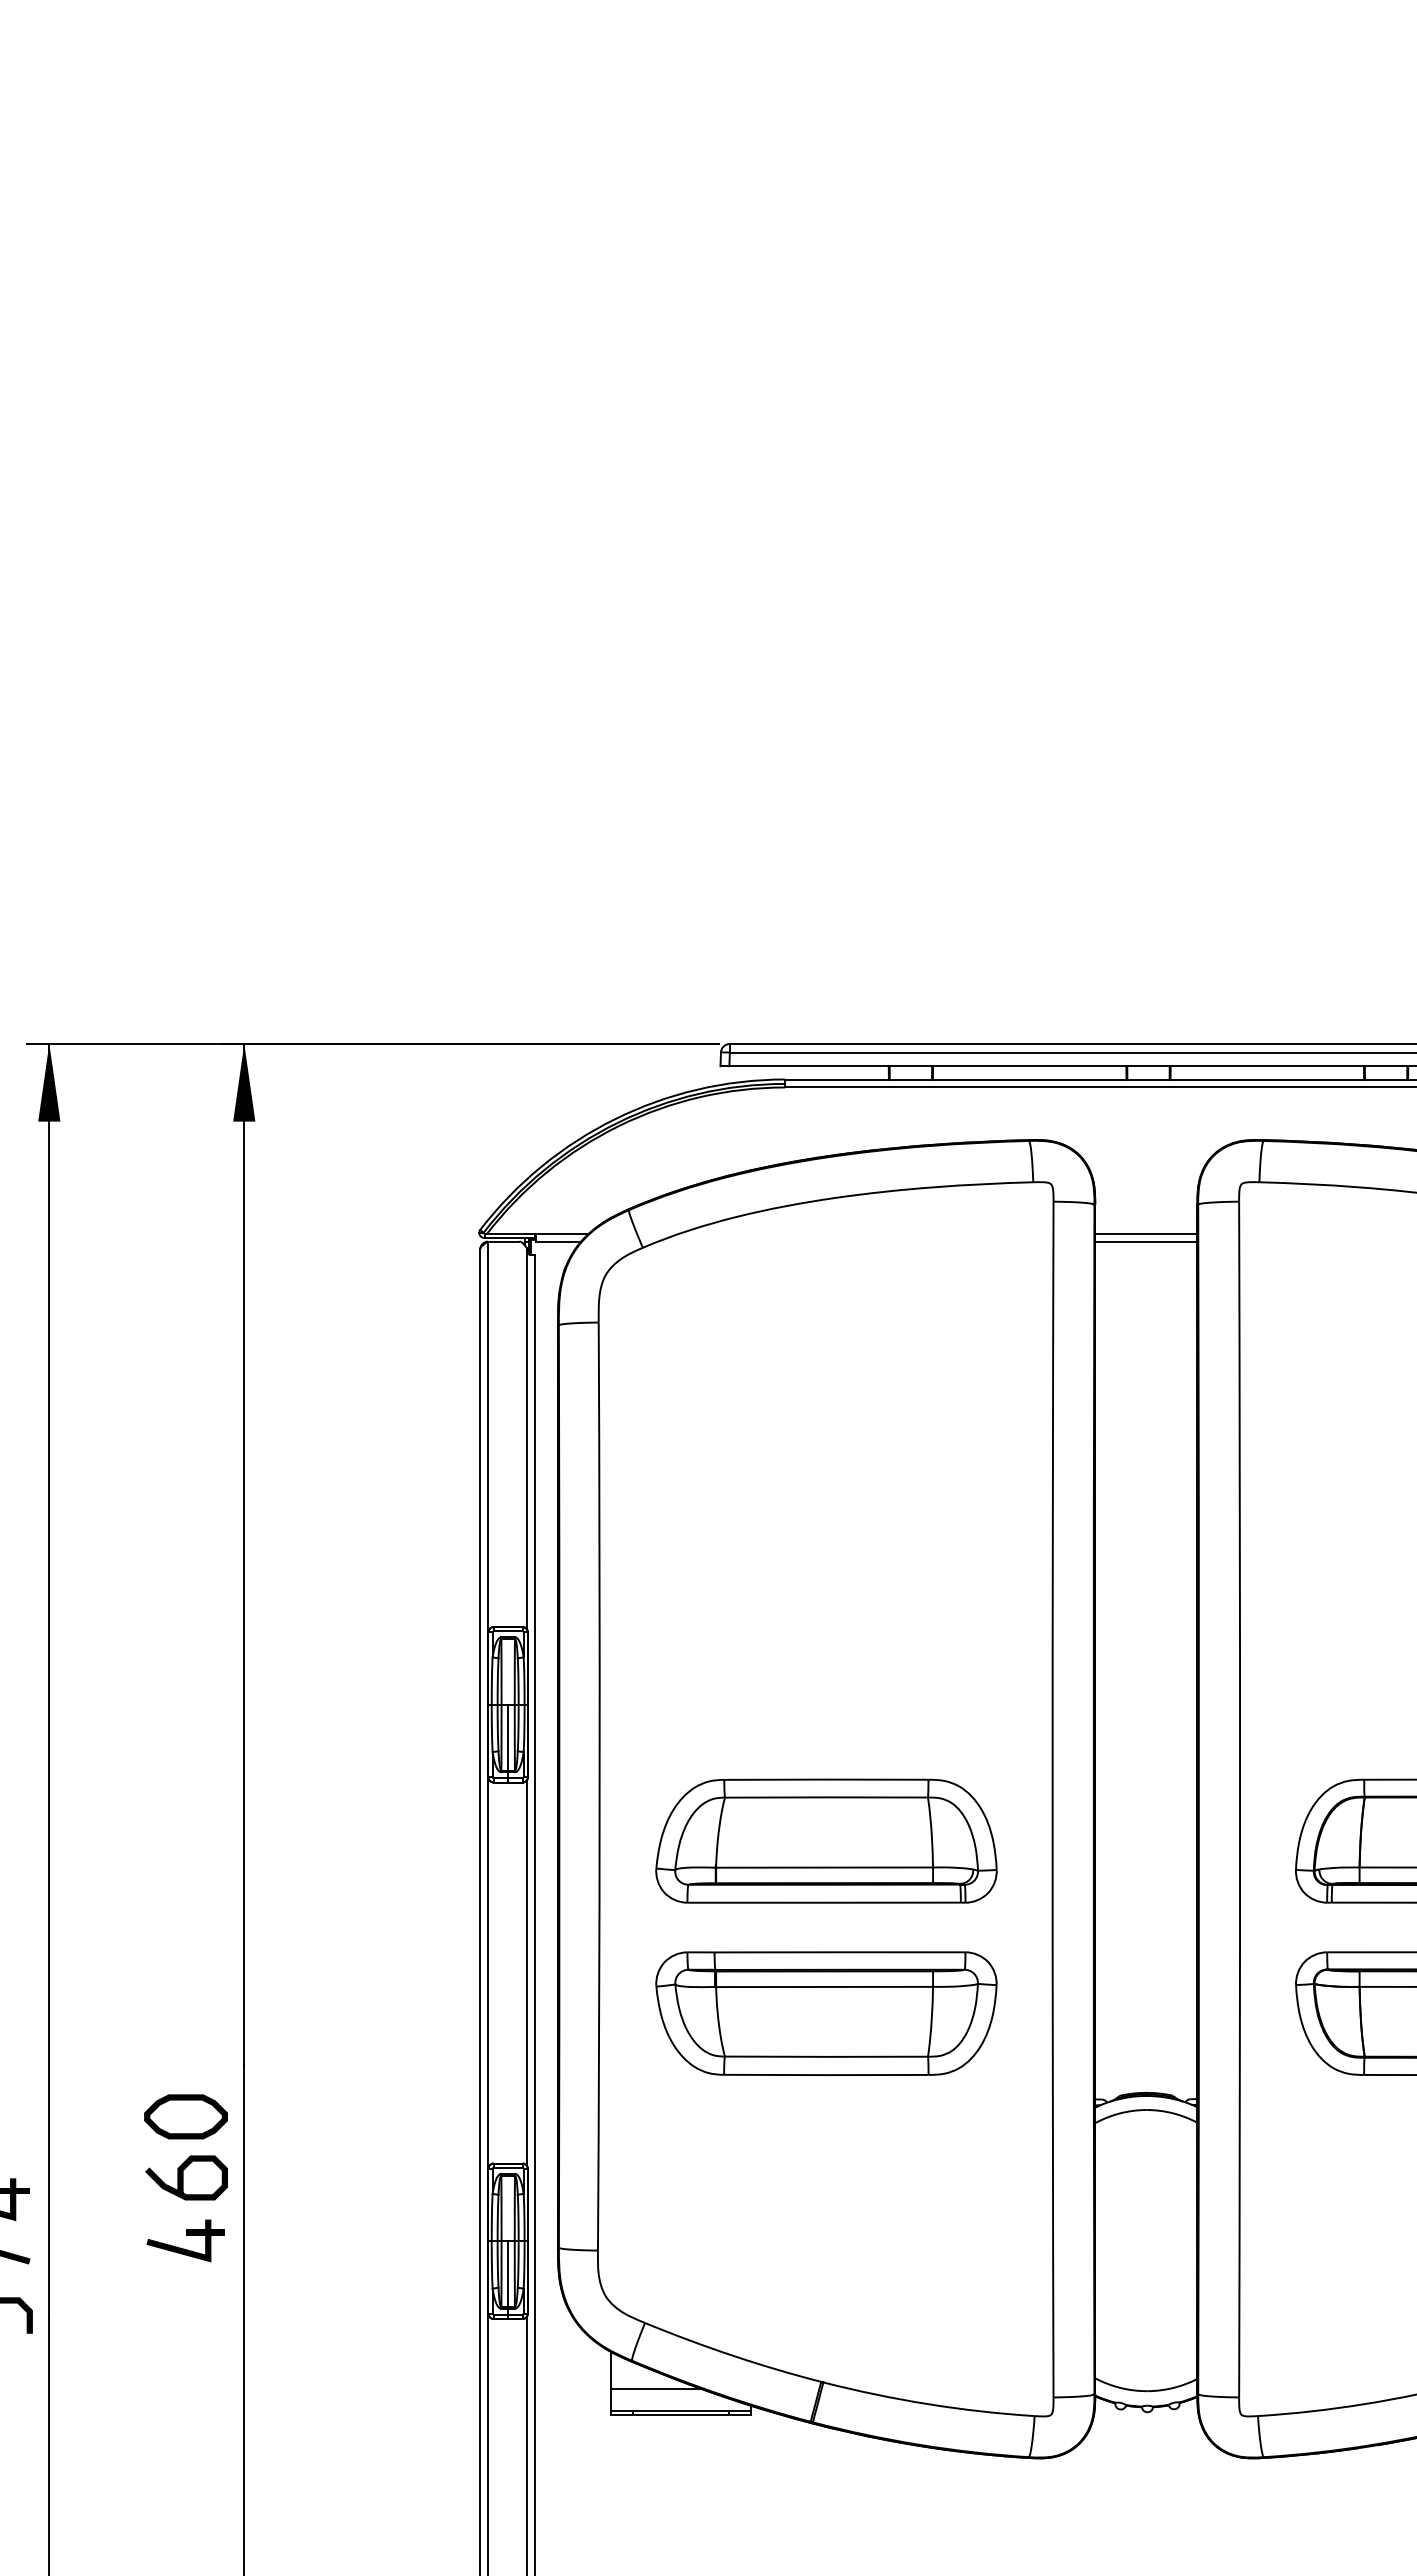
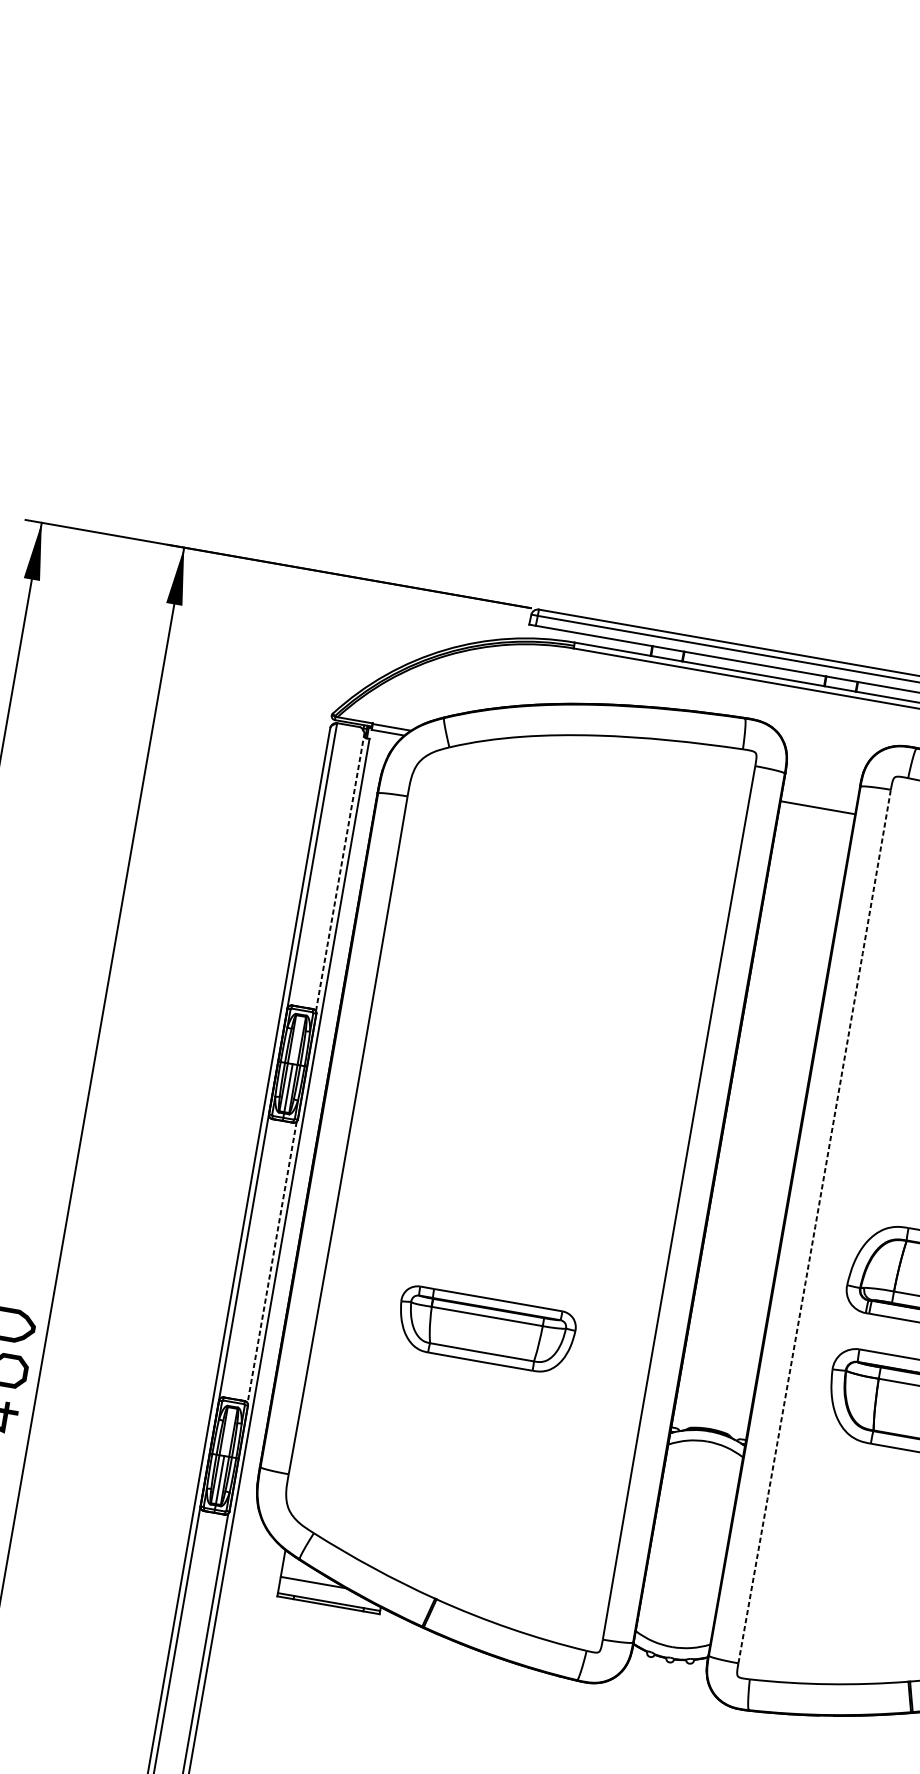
line: (1146, 1234) -> (819, 801), removed
line: (526, 1438) -> (340, 871), solid -> dashed
arc: (1240, 1799) -> (815, 1226), solid -> dashed
part: (826, 1840) -> (507, 1203), removed
line: (526, 1973) -> (271, 1262), solid -> dashed
part: (826, 2013) -> (485, 1330), size x0.7

